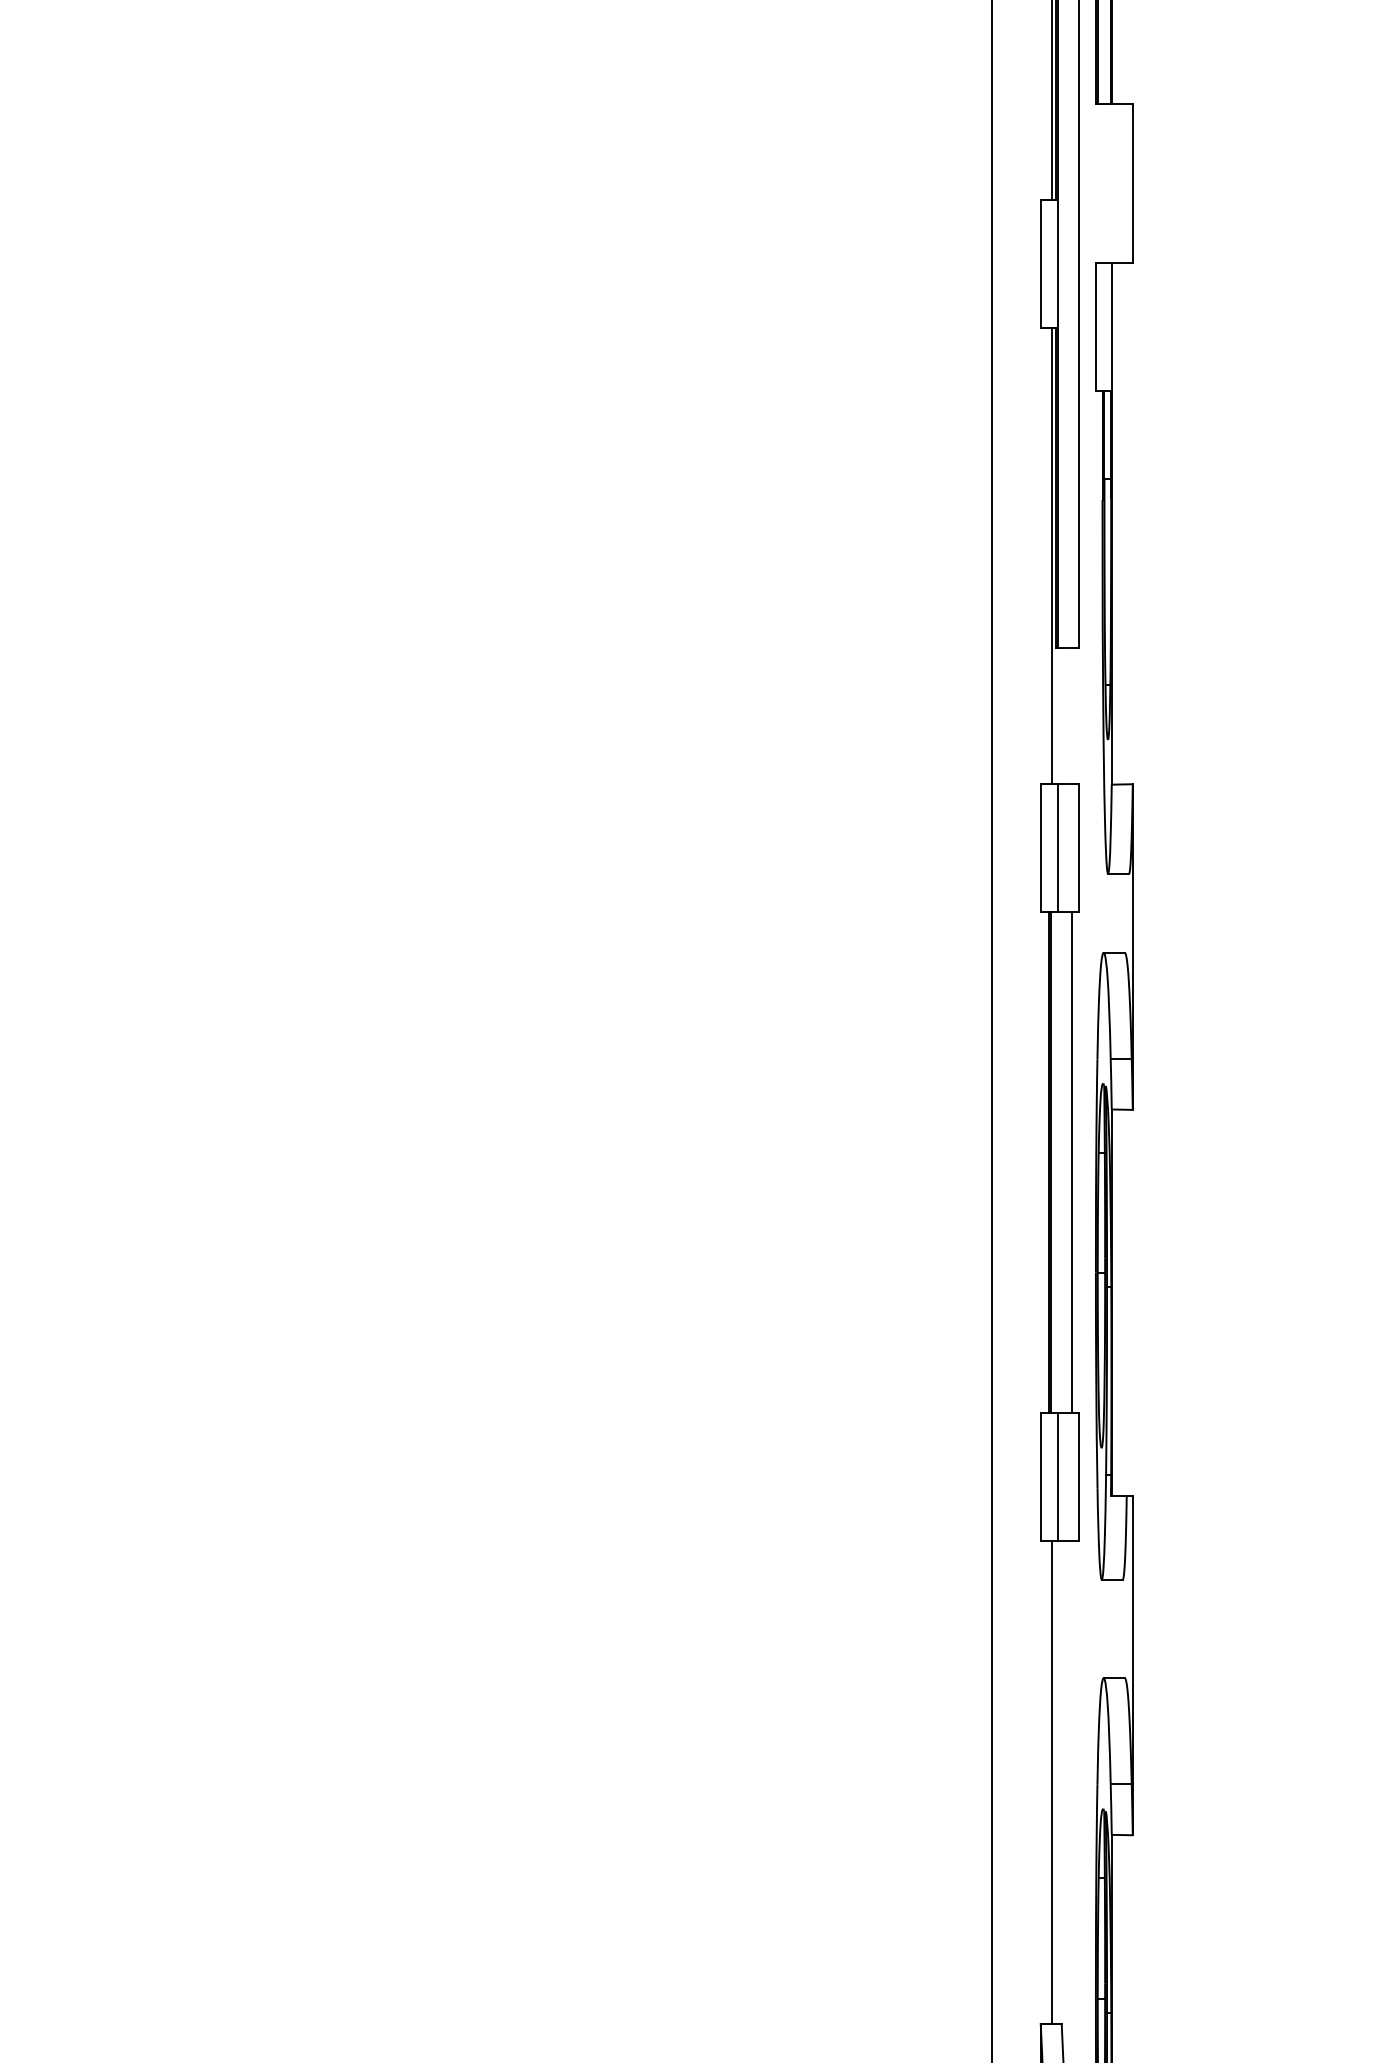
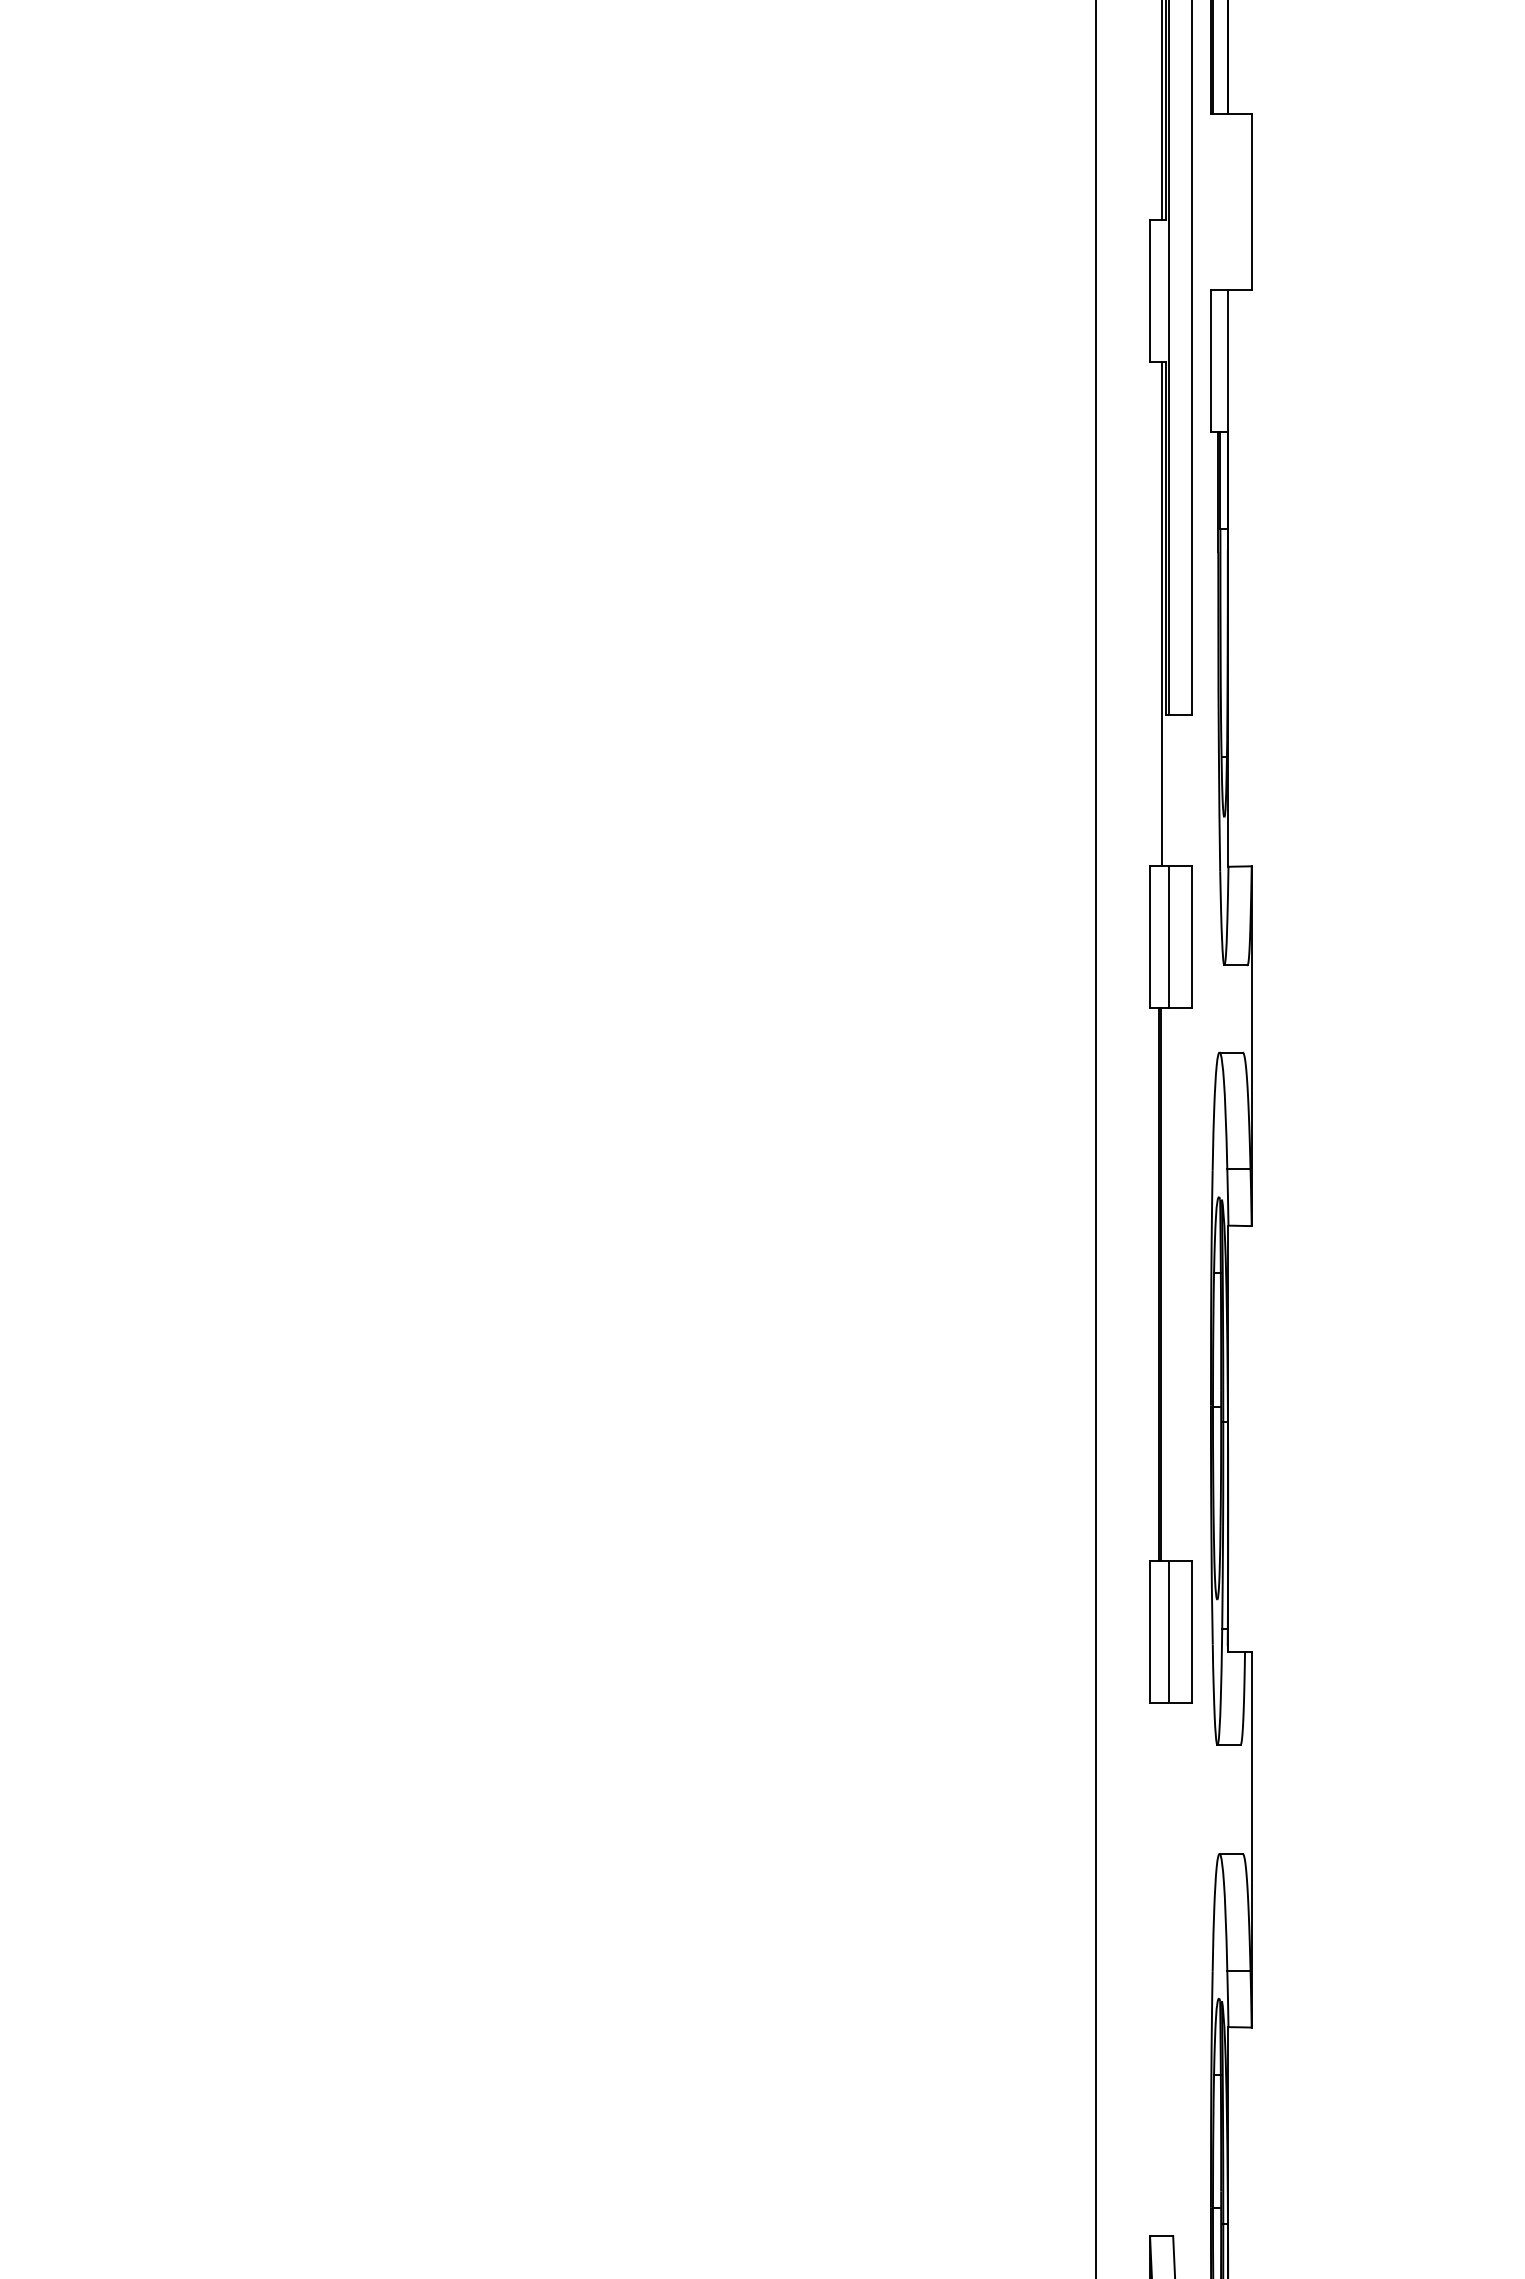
line: (1071, 1162) -> (1184, 1284), removed
line: (1052, 1782) -> (1162, 1969), removed

